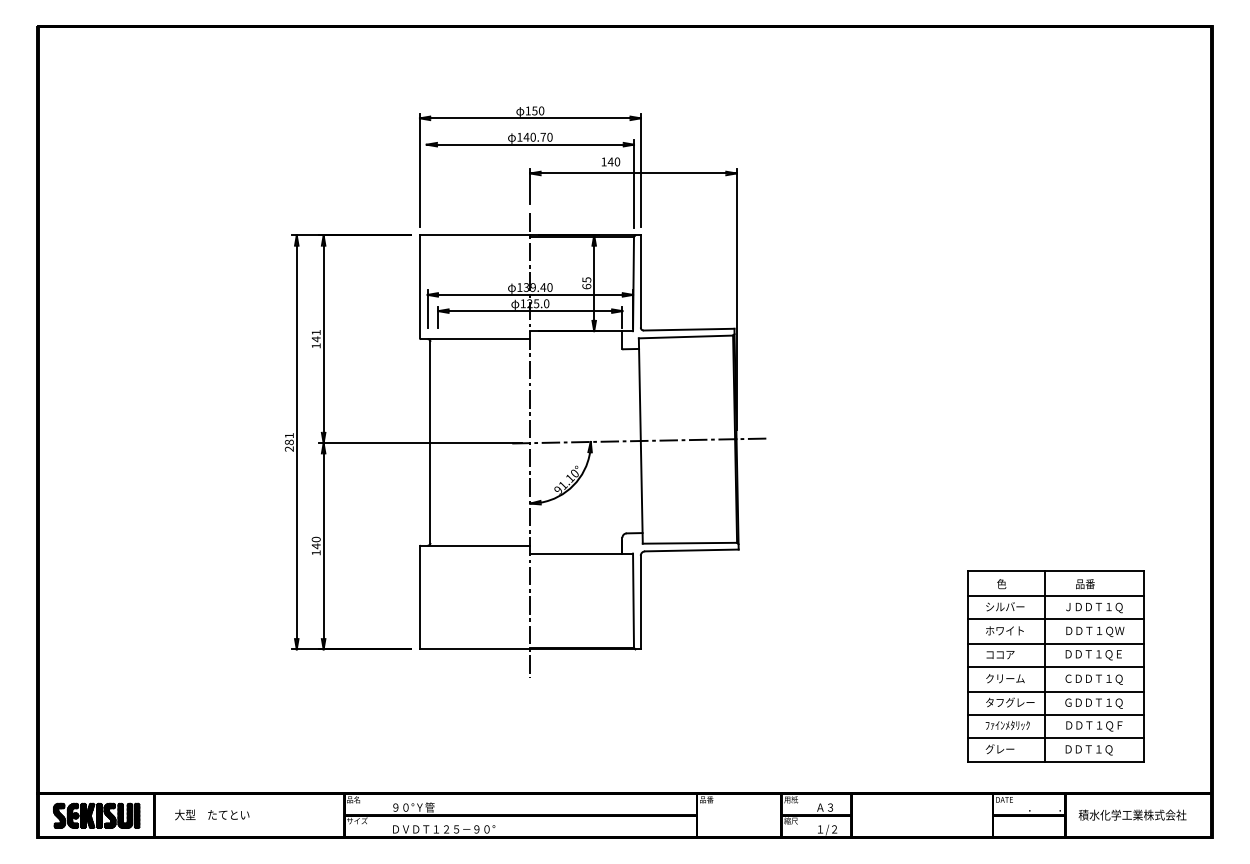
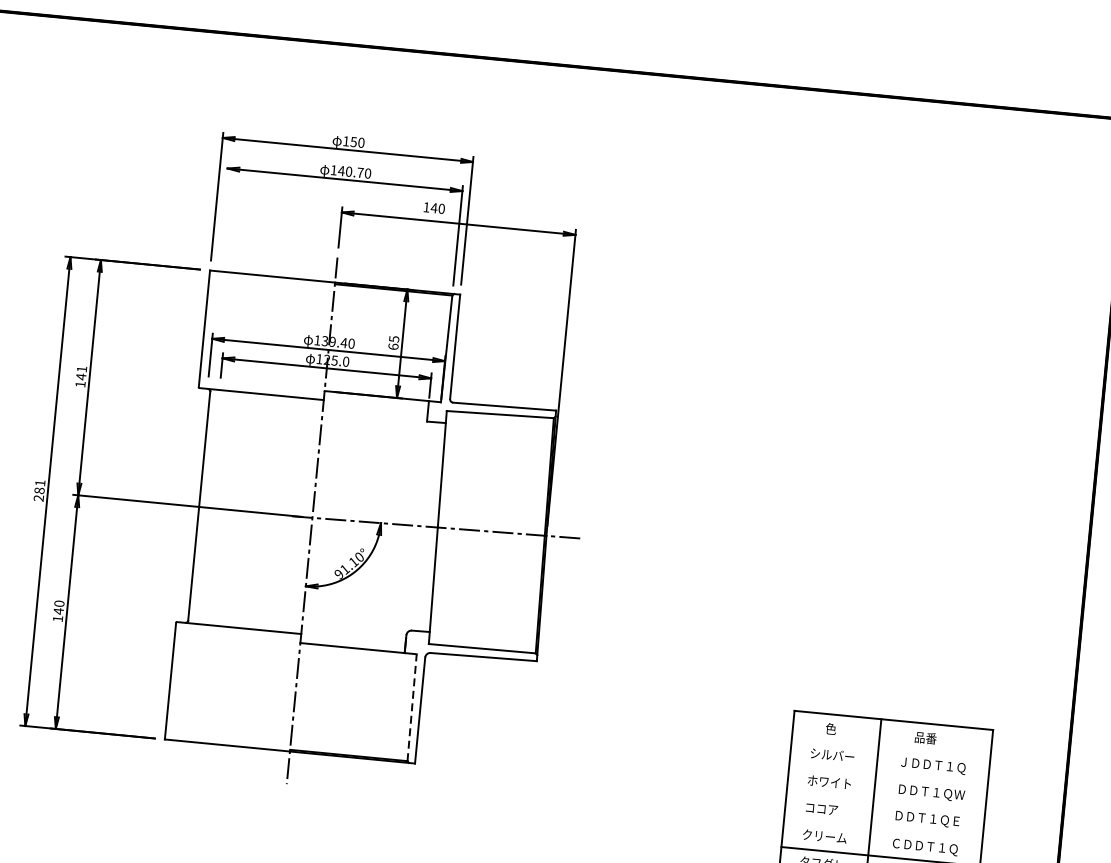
line: (1055, 595) -> (890, 747), removed
line: (633, 600) -> (412, 707), solid -> dashed
line: (1055, 619) -> (888, 774), removed
line: (1055, 643) -> (885, 802), removed
line: (1055, 667) -> (882, 829), removed

